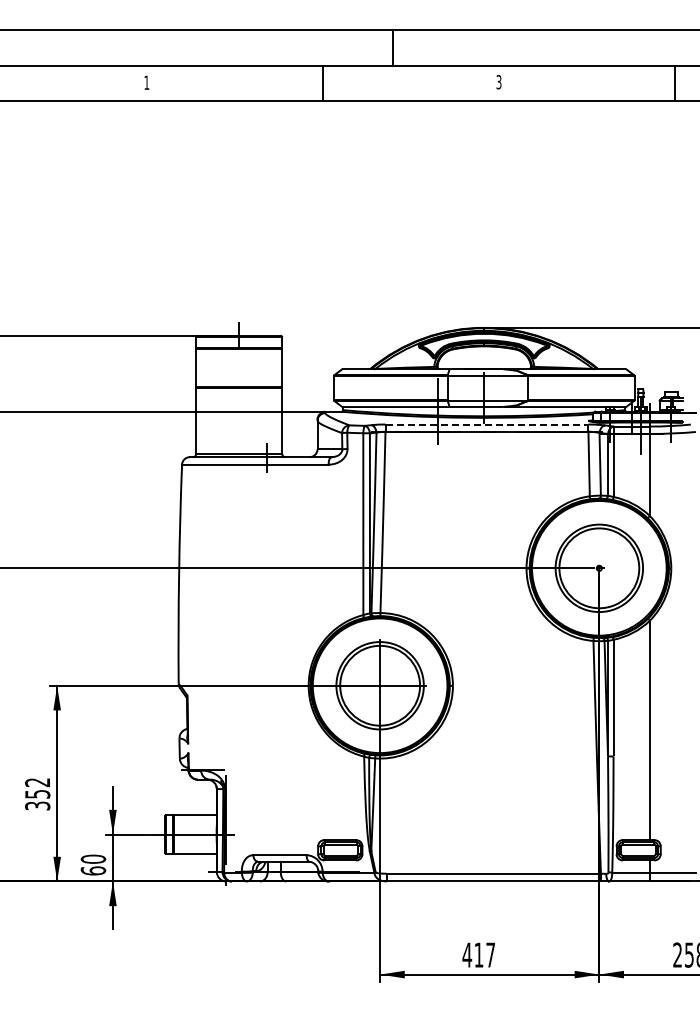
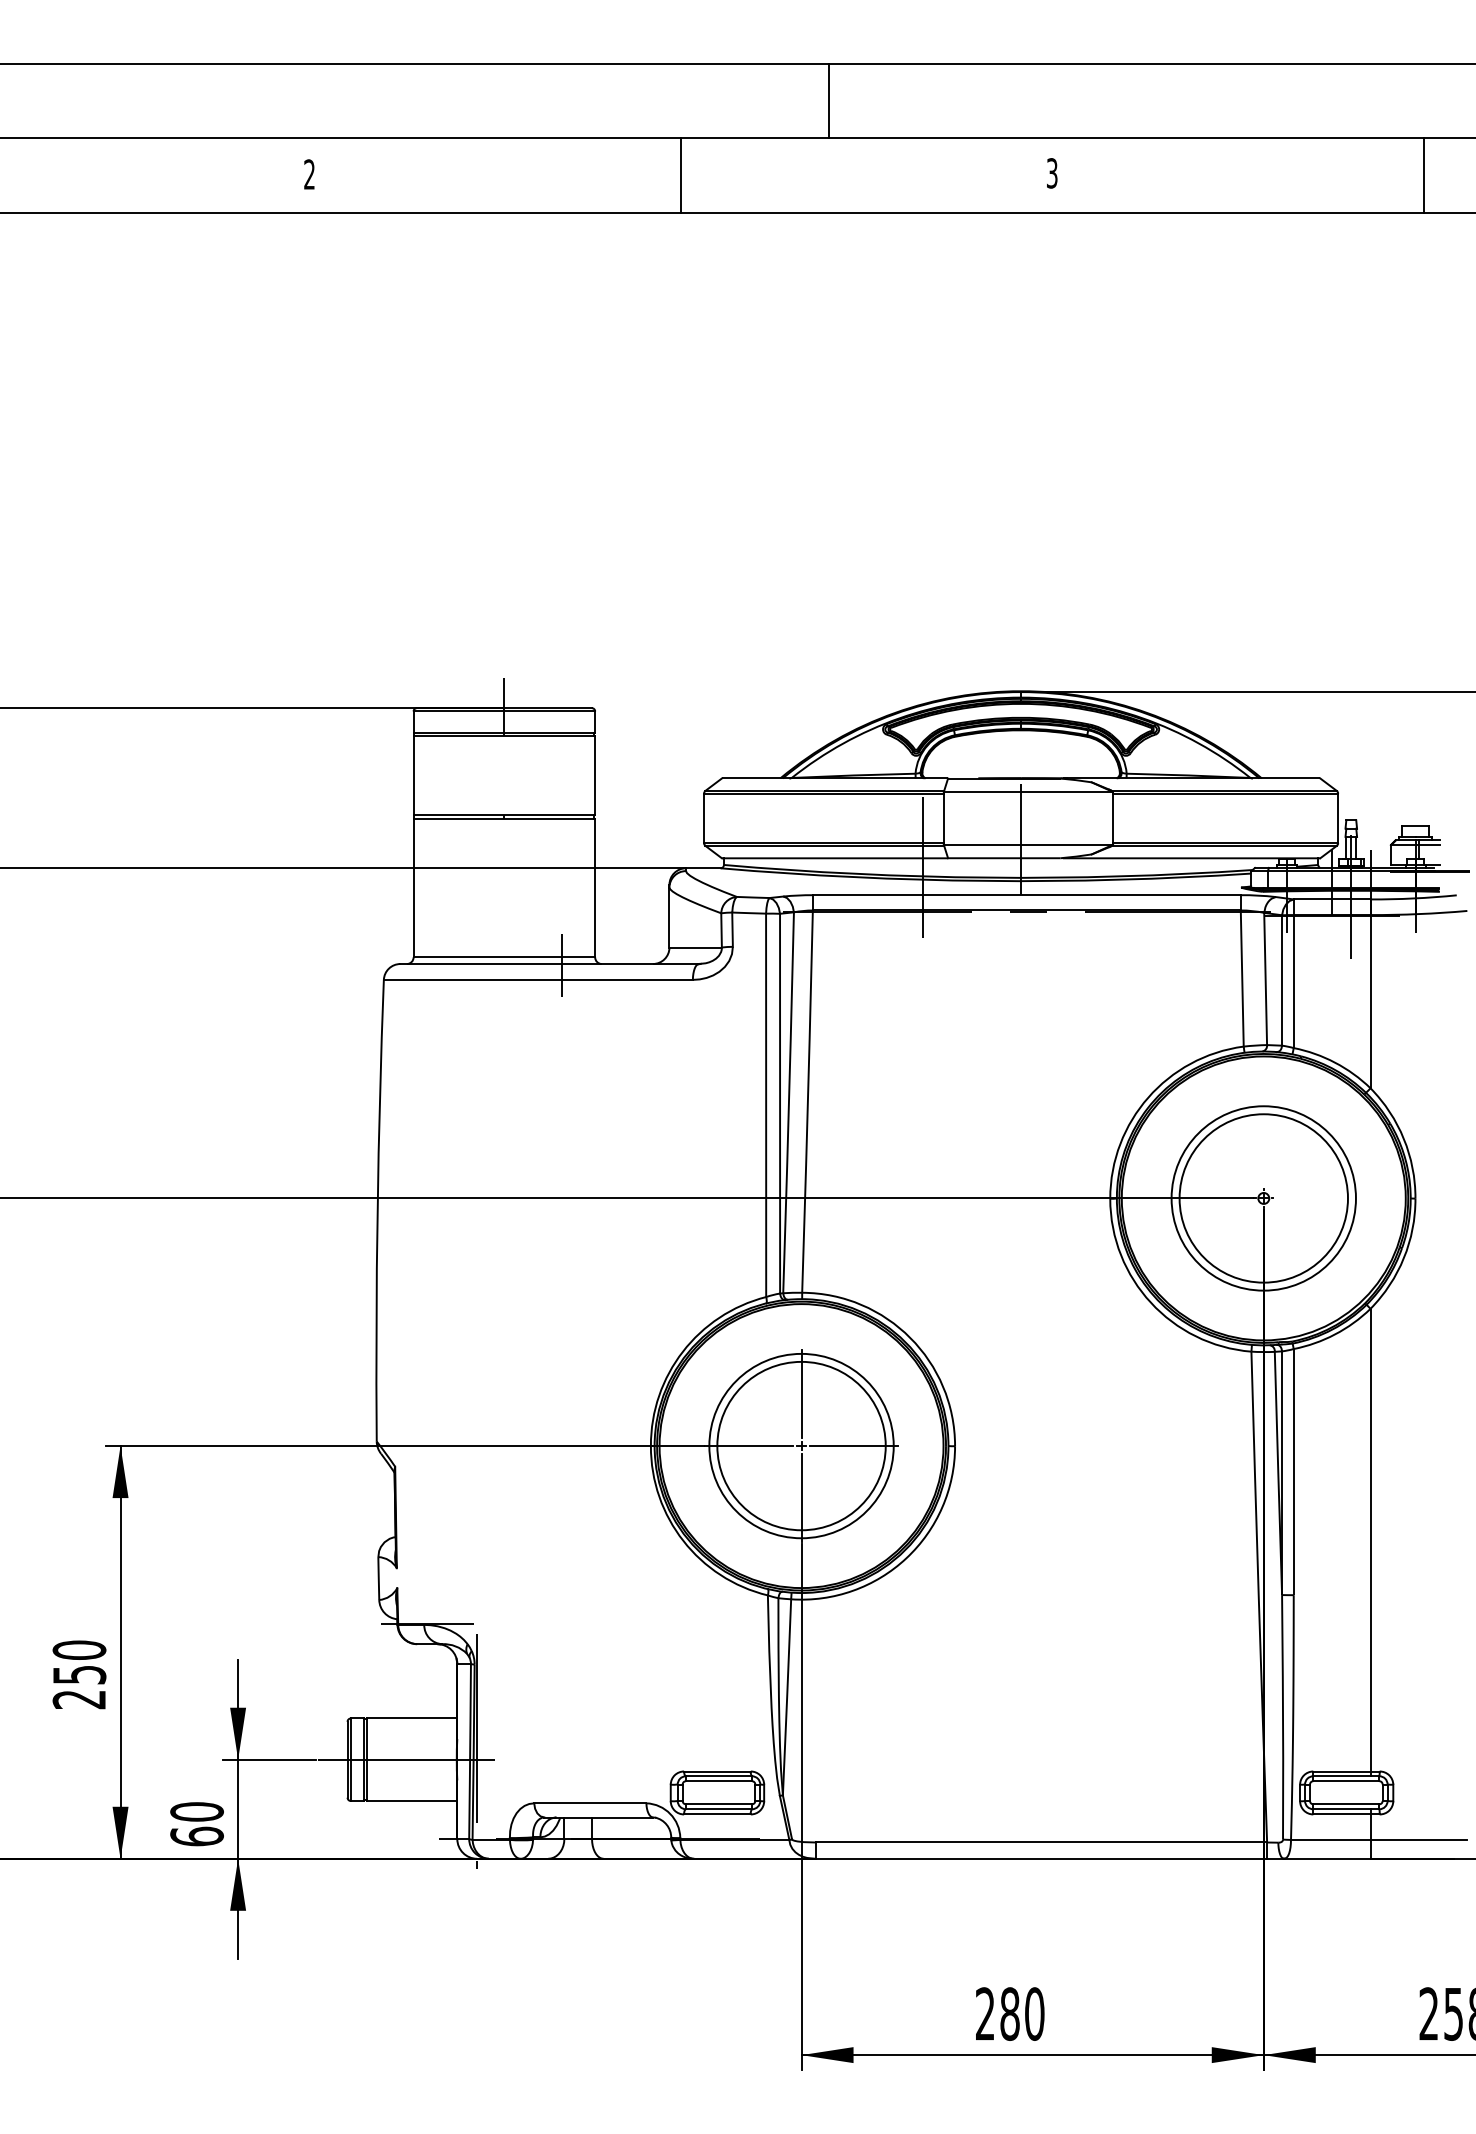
text: (146, 82) -> (308, 173), 1 -> 2
line: (487, 424) -> (1027, 895), dashed -> solid
text: (37, 794) -> (79, 1675), 352 -> 250
text: (478, 954) -> (1008, 2012), 417 -> 280

